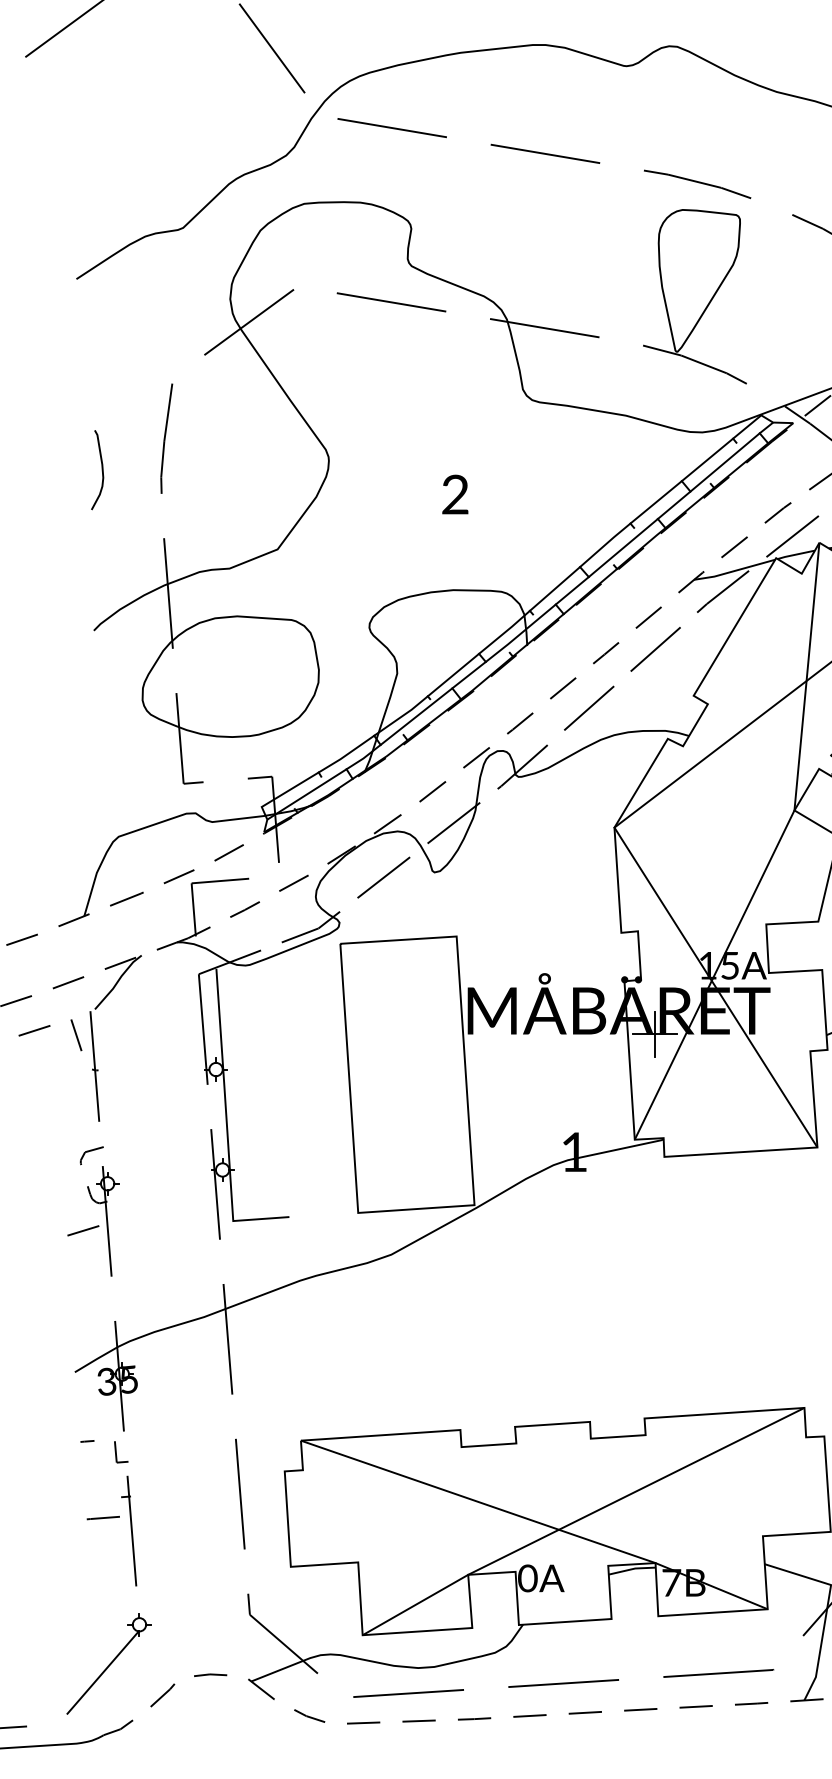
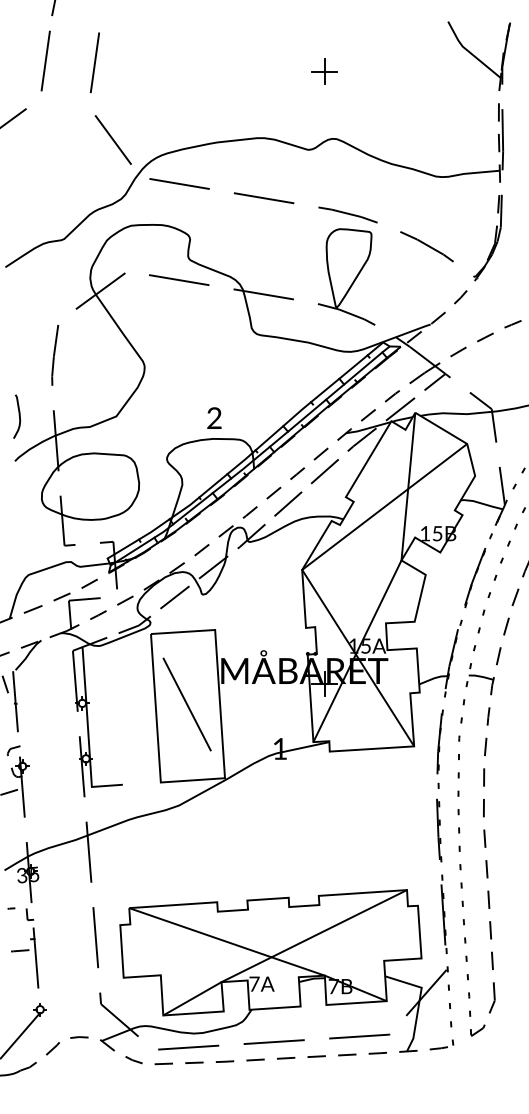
curve: (100, 467) -> (18, 415), moved
text: (455, 493) -> (214, 417), moved
line: (404, 1071) -> (186, 704), added
text: (527, 1577) -> (254, 983), 0A -> 7A

